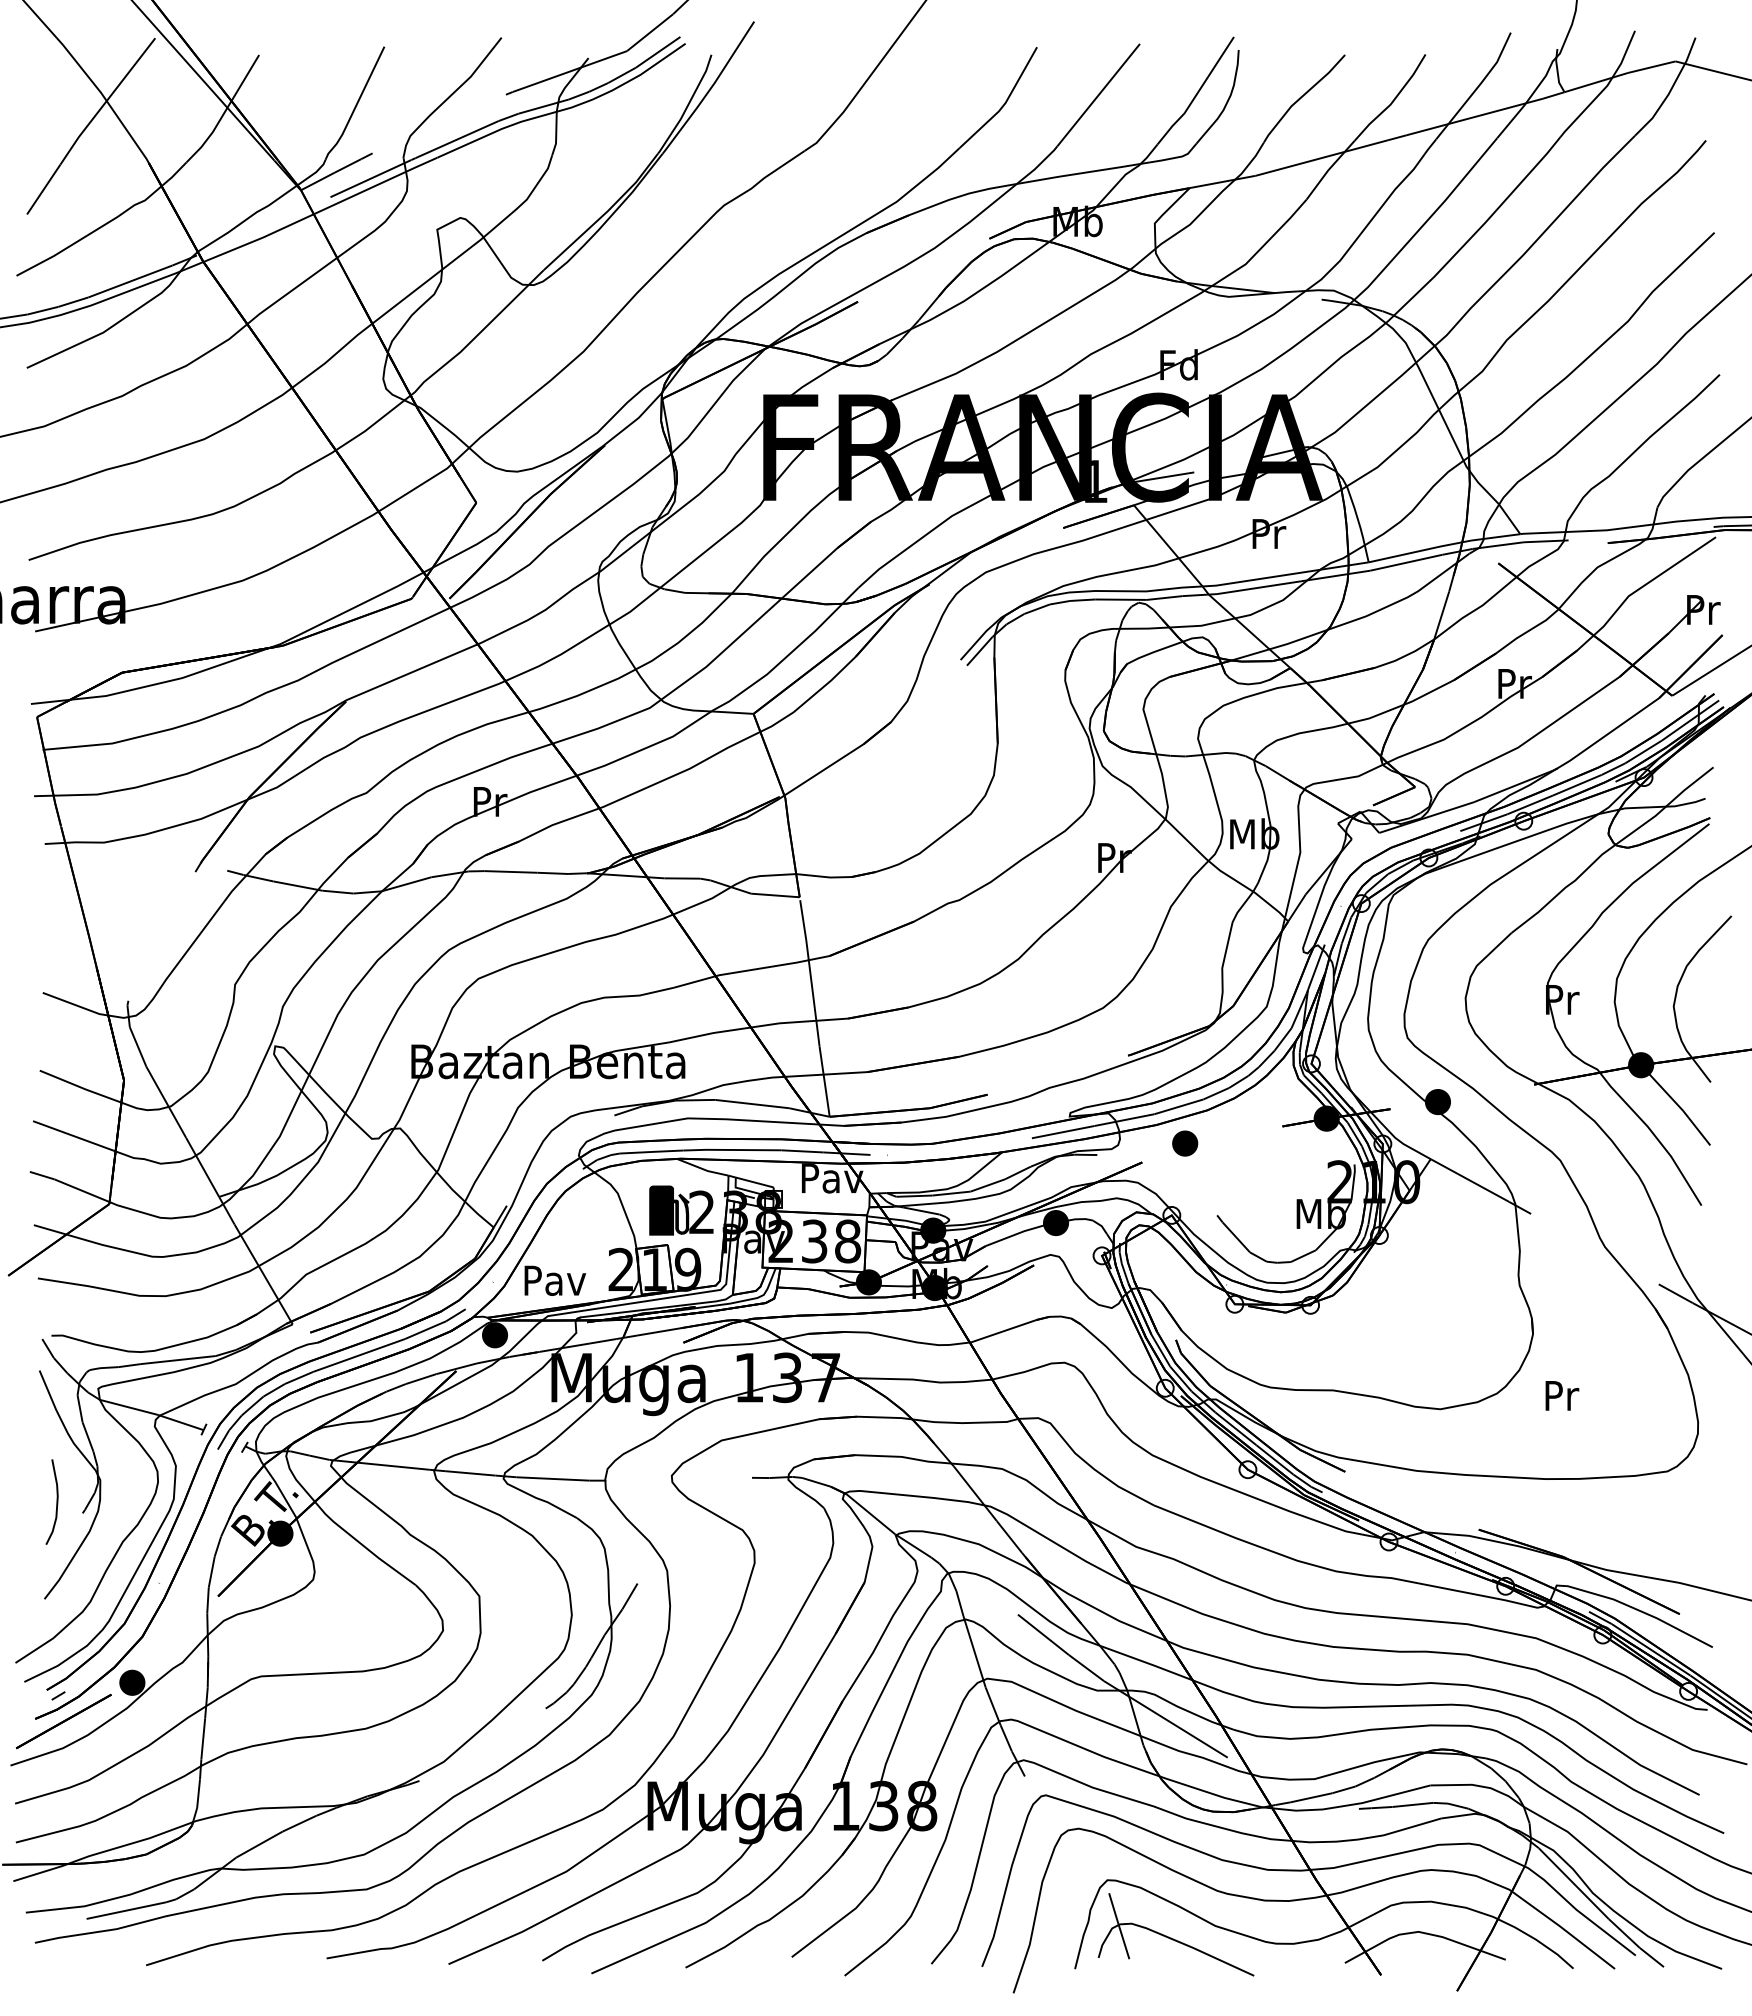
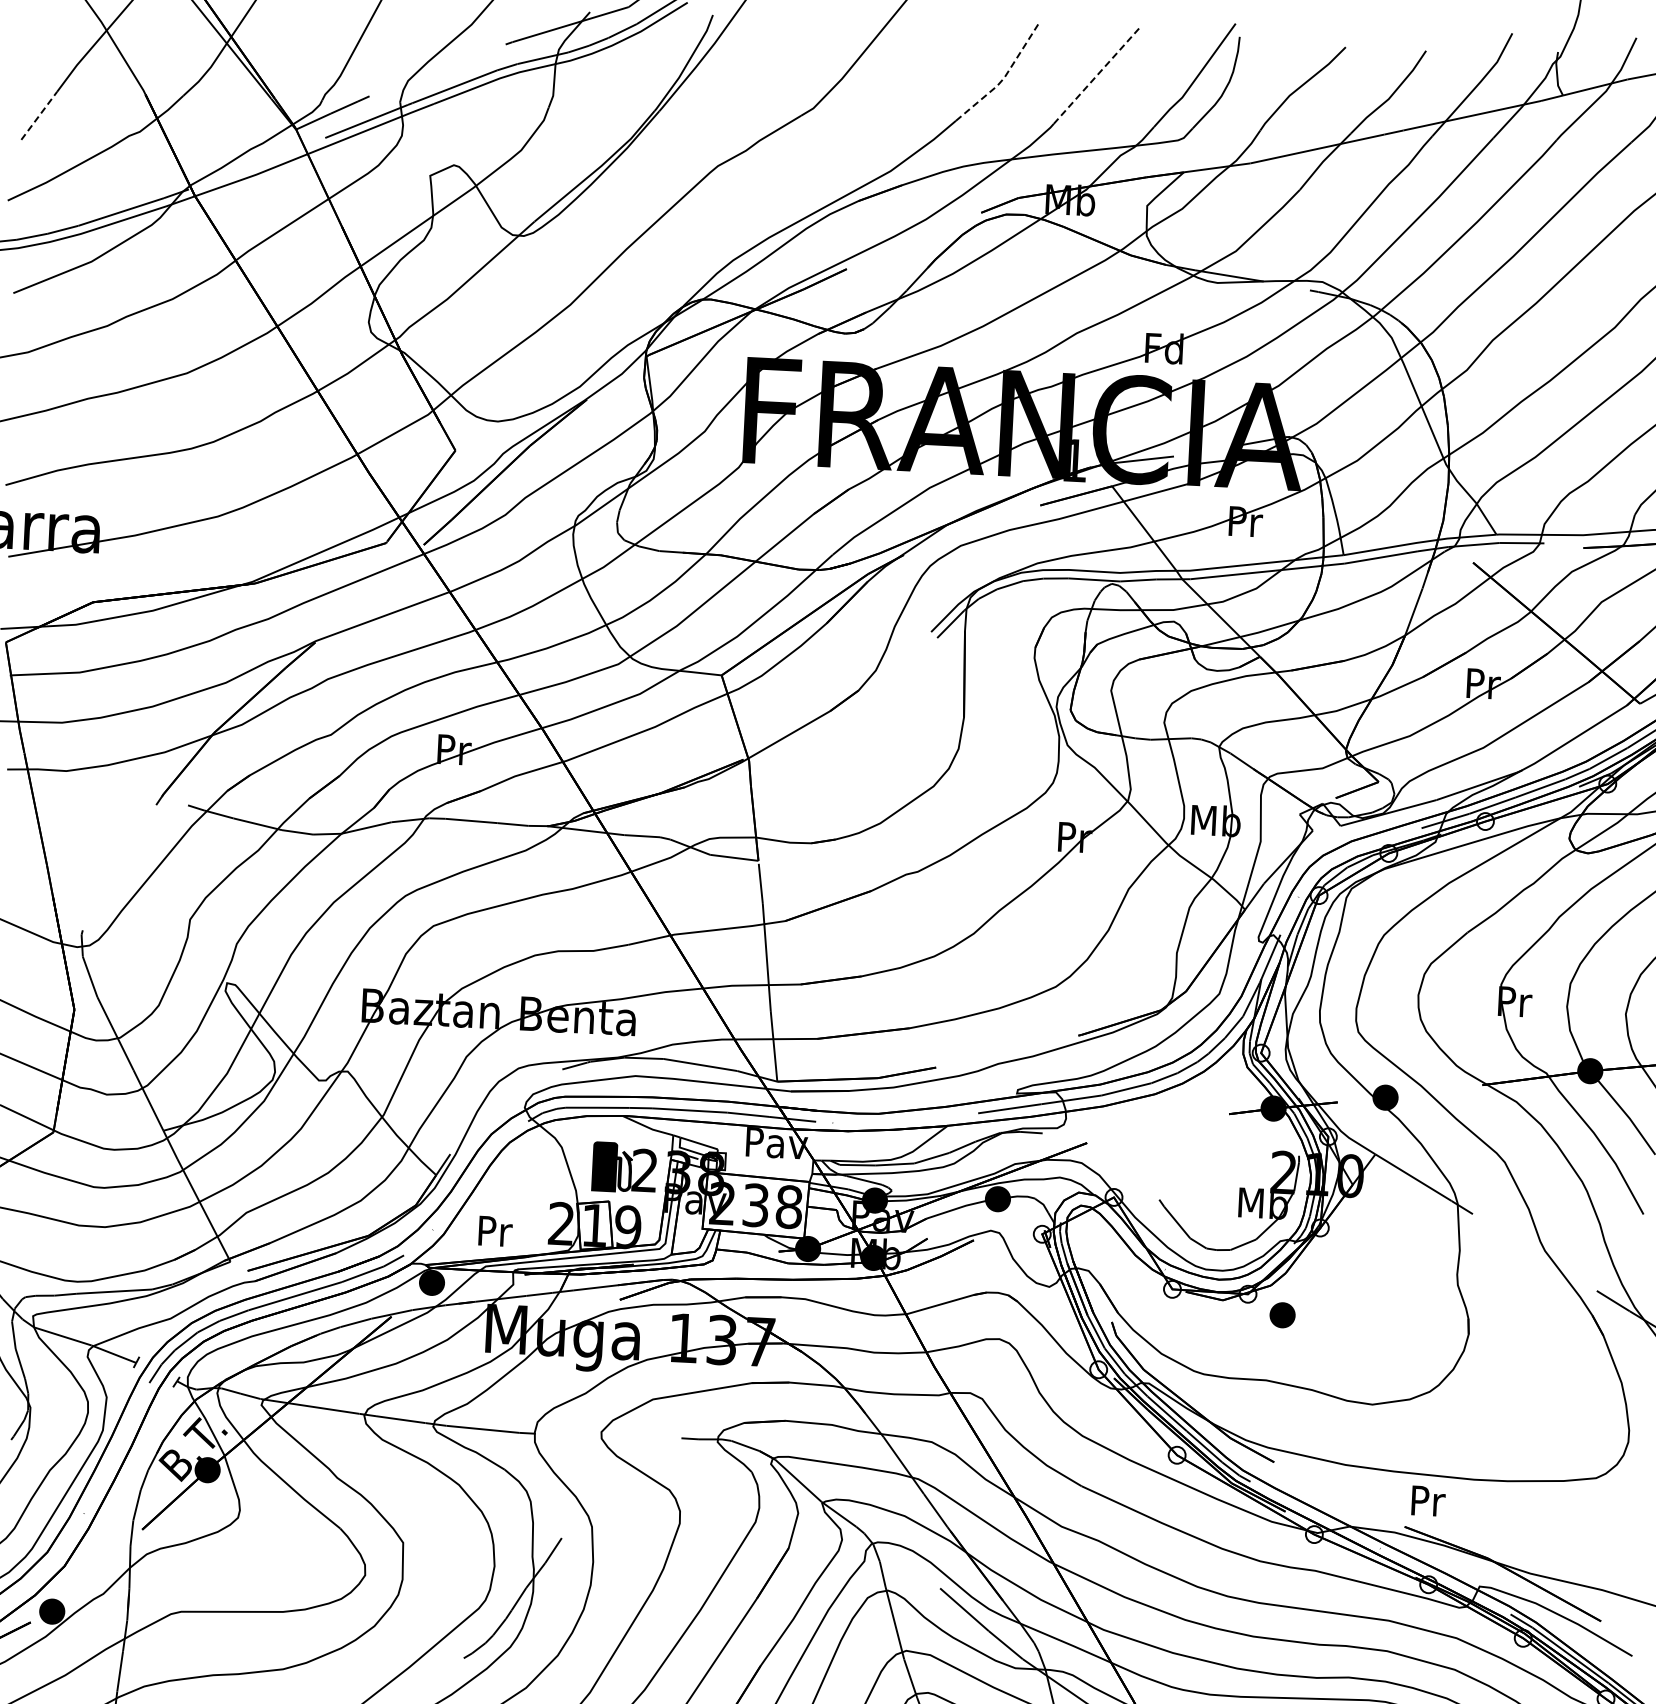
line: (1098, 95) -> (1097, 75), solid -> dashed
line: (1005, 102) -> (1004, 77), solid -> dashed
line: (43, 189) -> (39, 115), solid -> dashed
part: (1185, 1143) -> (1282, 1315), moved
text: (555, 1280) -> (495, 1231), Pav -> Pr
text: (1562, 1395) -> (1428, 1500), moved

